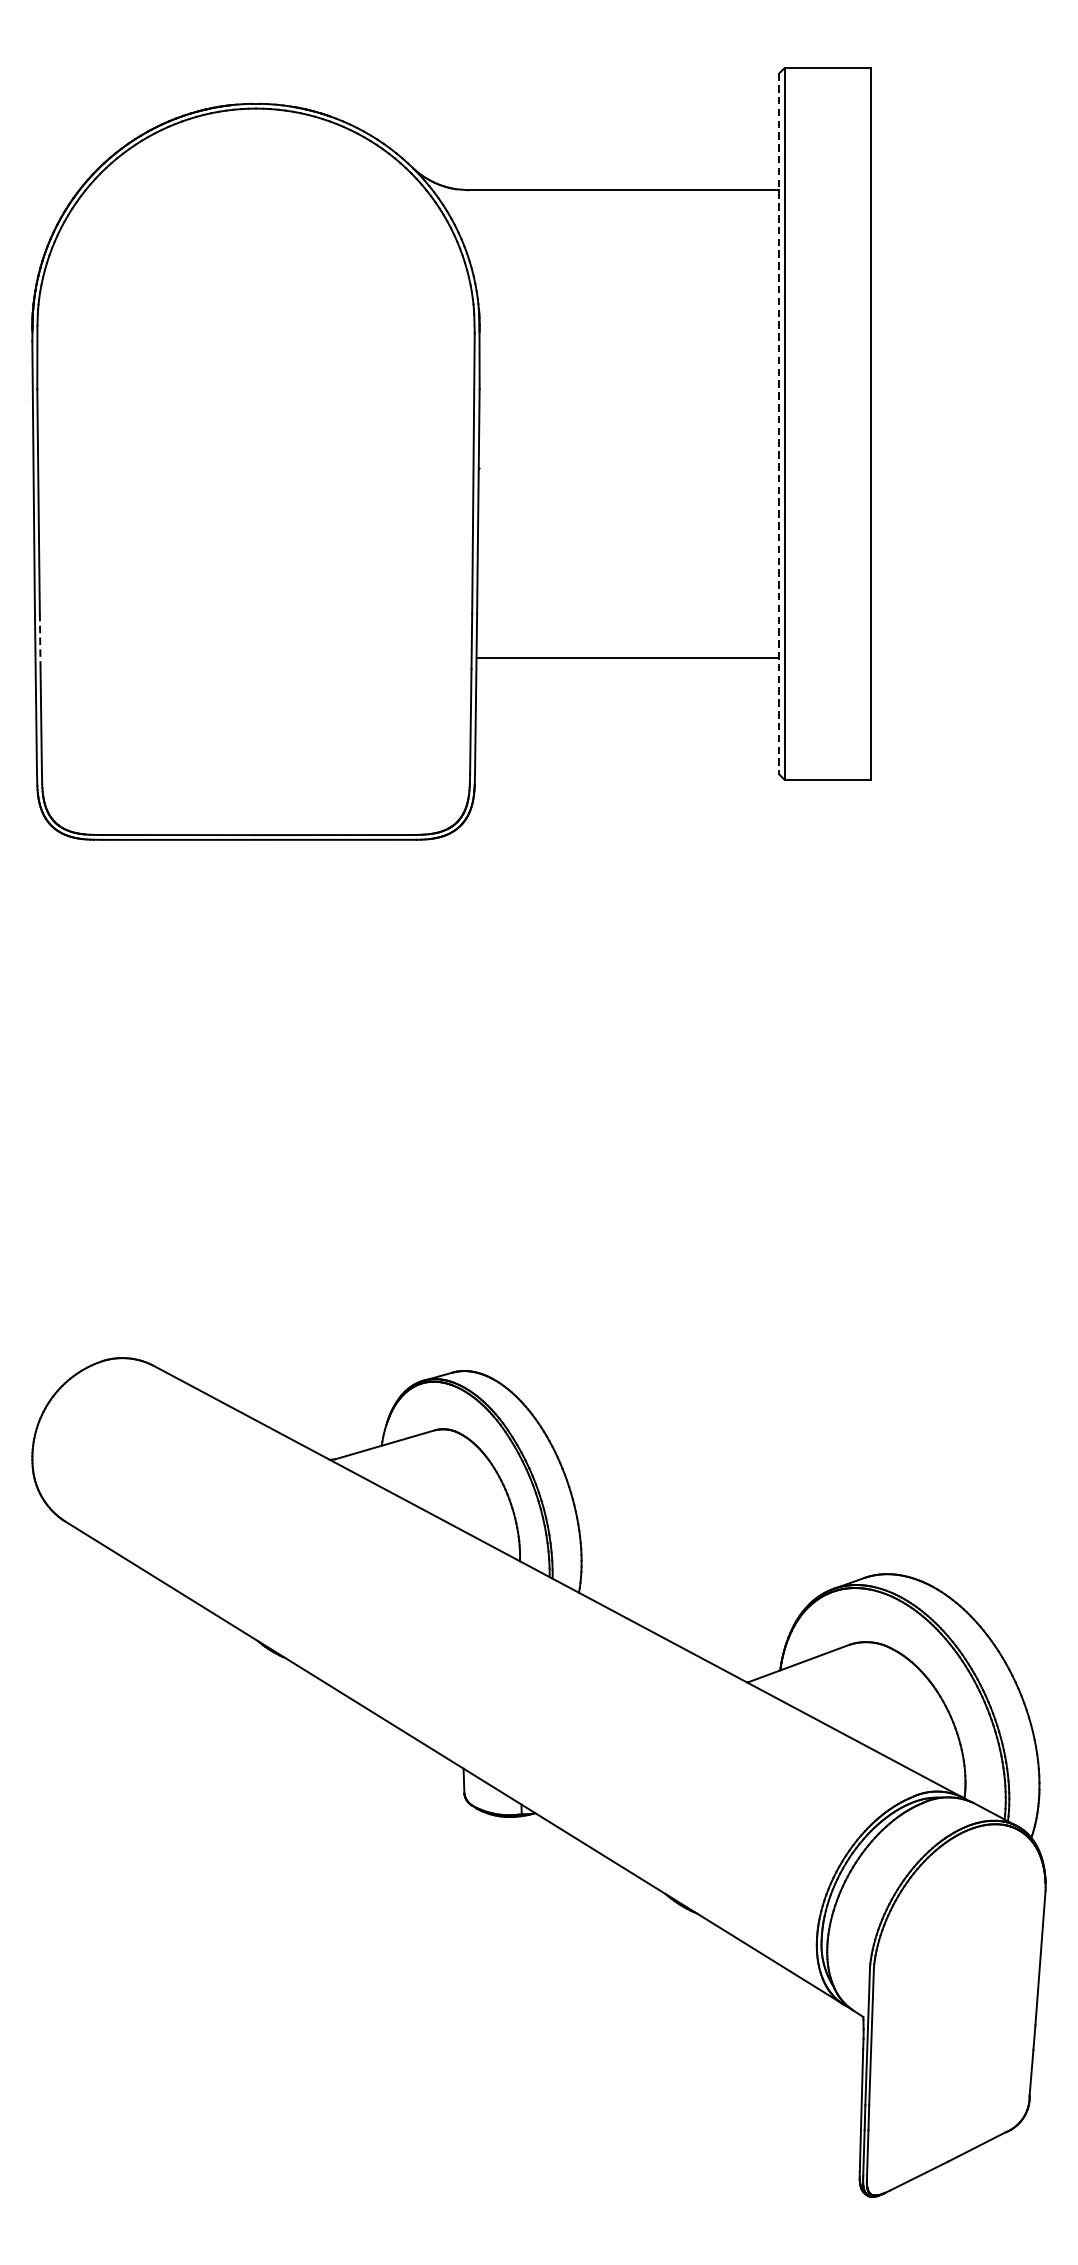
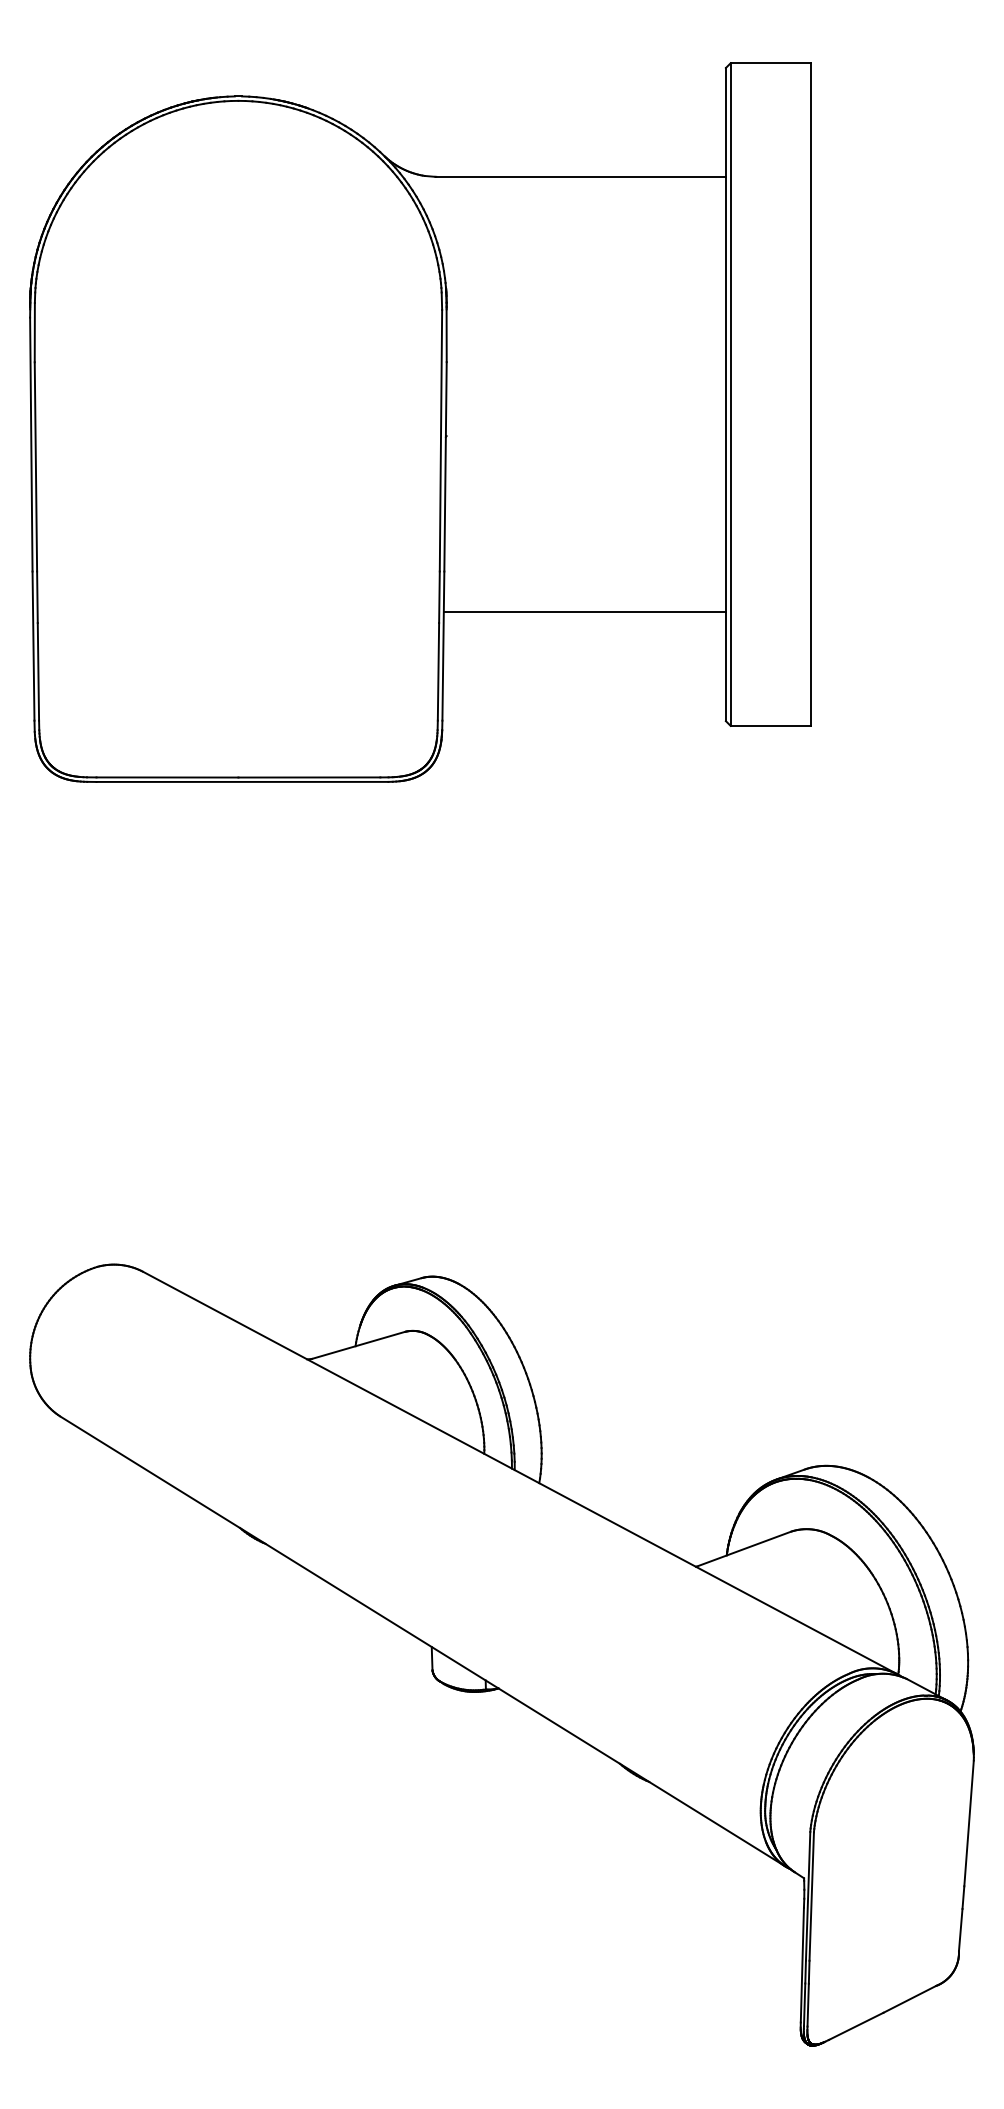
line: (778, 423) -> (725, 394), dashed -> solid
line: (40, 641) -> (37, 597), dashed -> solid

